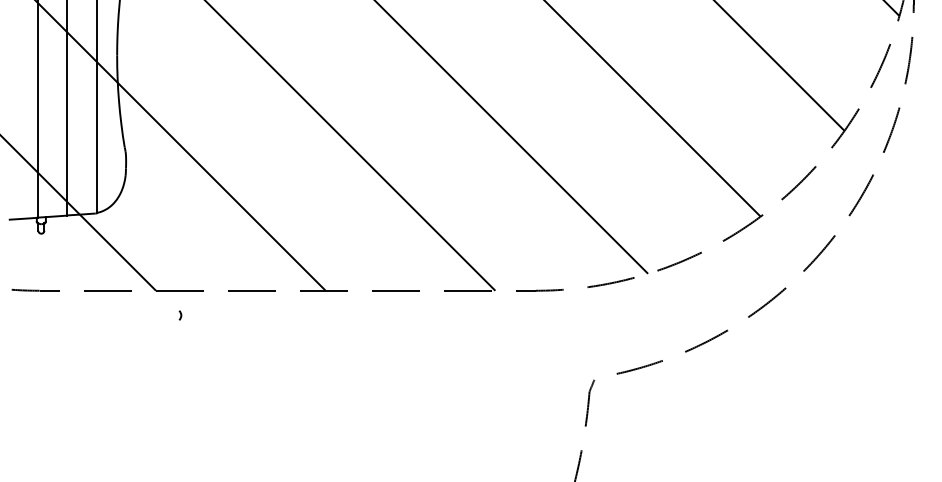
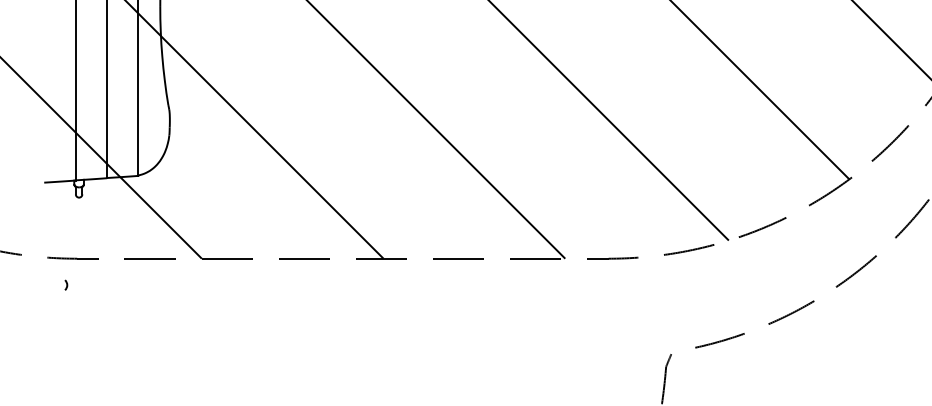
arc: (180, 315) -> (66, 285), moved

